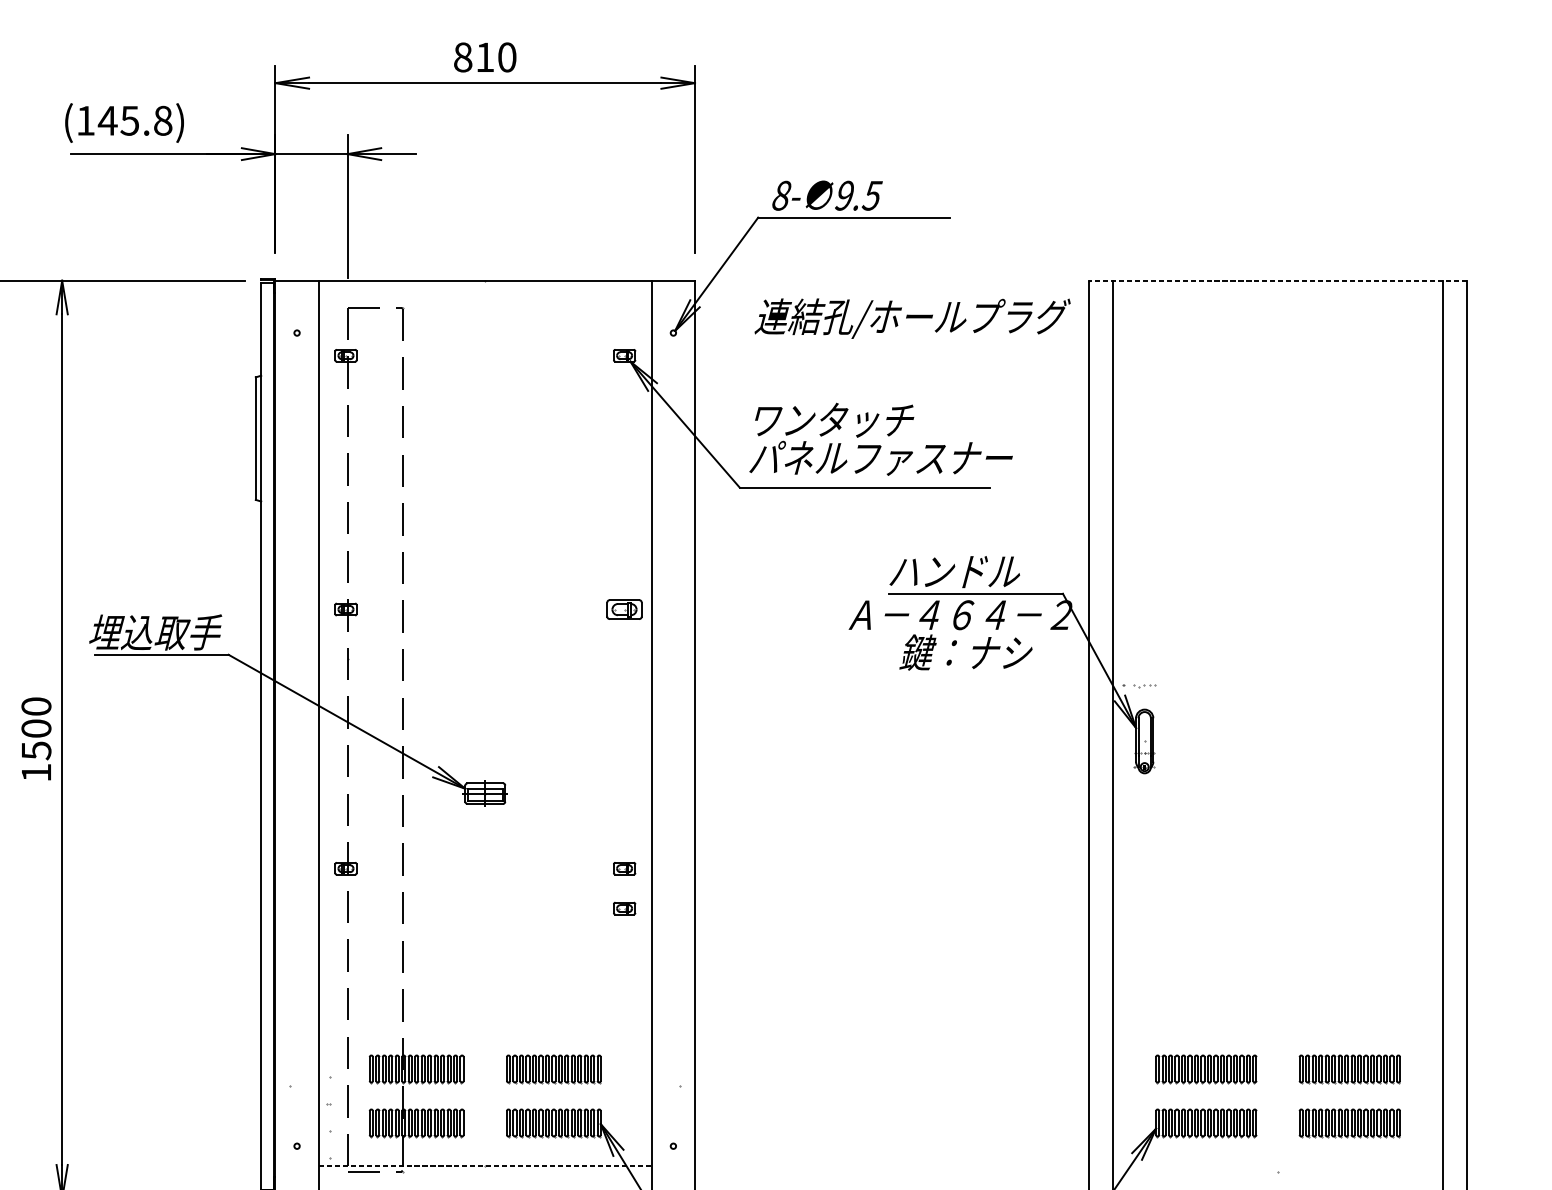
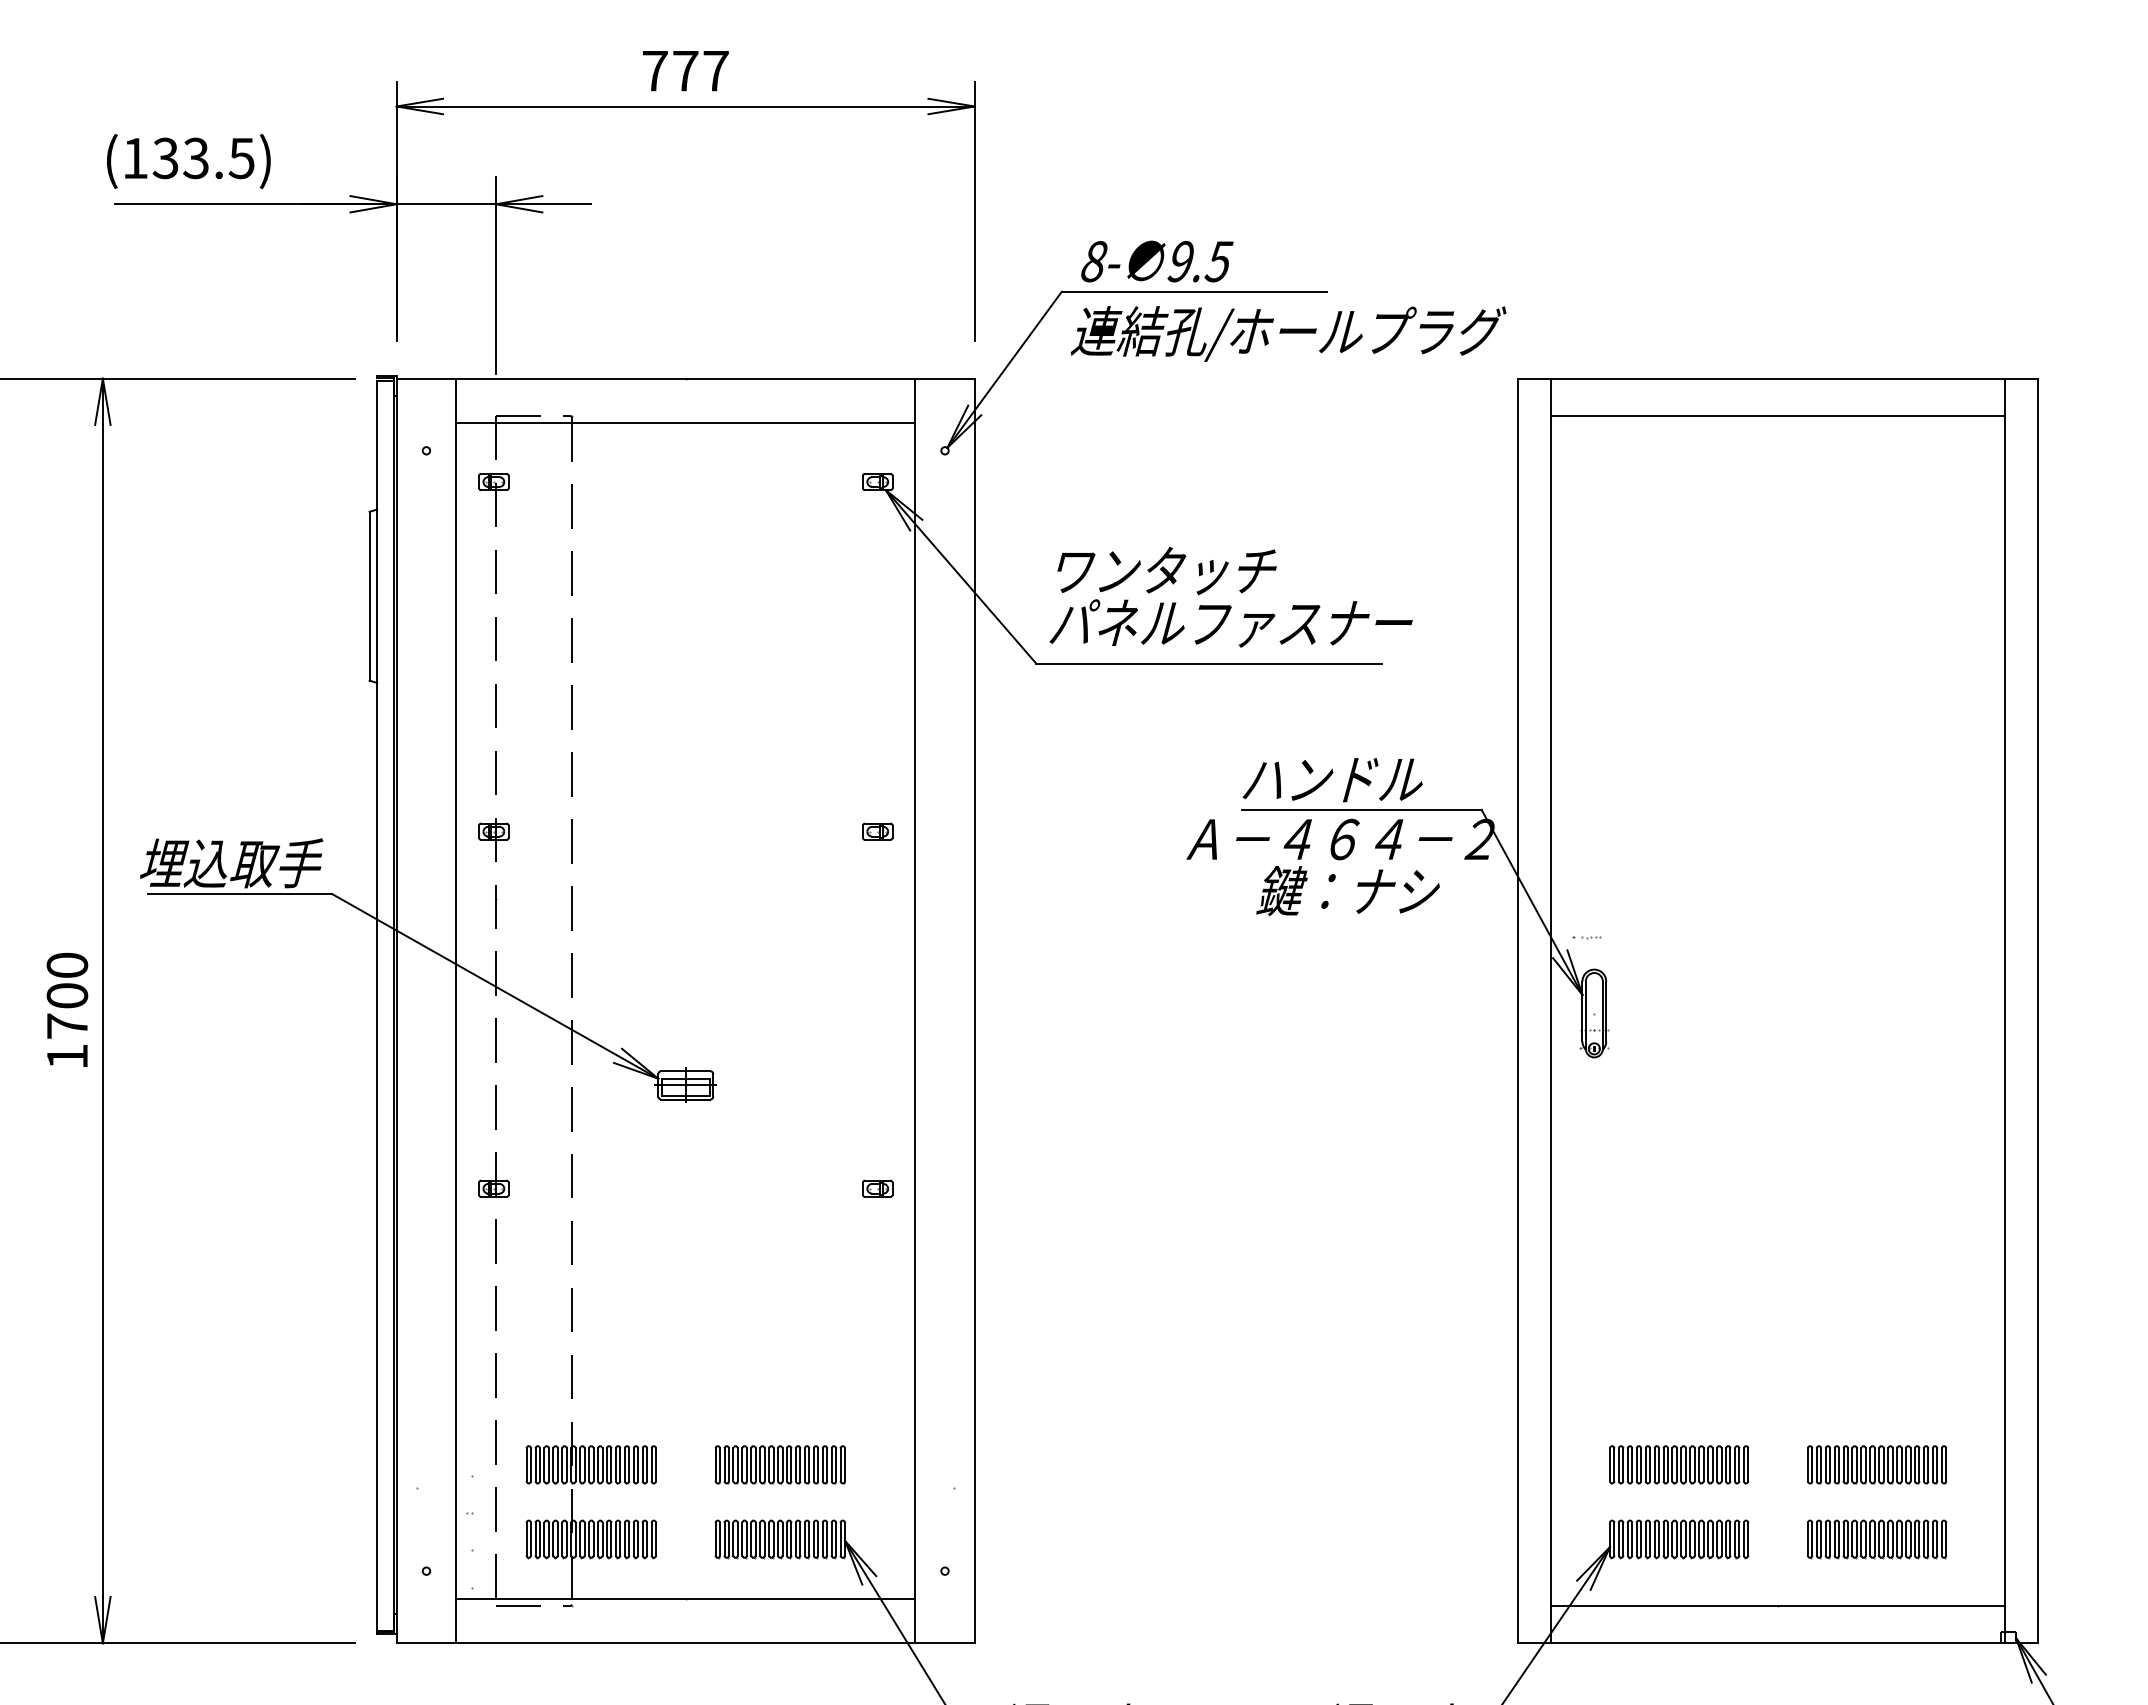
text: (485, 57) -> (685, 70), 810 -> 777
text: (135, 120) -> (203, 158), (145.8) -> (133.5)
line: (1277, 280) -> (1777, 378), dashed -> solid
line: (1277, 307) -> (1777, 415), added
line: (485, 313) -> (685, 423), added
text: (912, 318) -> (1288, 333), moved
part: (624, 609) -> (877, 831), size x0.62
part: (1139, 686) -> (1586, 937), size x0.62
text: (36, 750) -> (67, 1026), 1500 -> 1700
part: (624, 908) -> (877, 1243), removed
line: (485, 1166) -> (685, 1598), dashed -> solid
line: (1277, 1171) -> (1777, 1606), added

